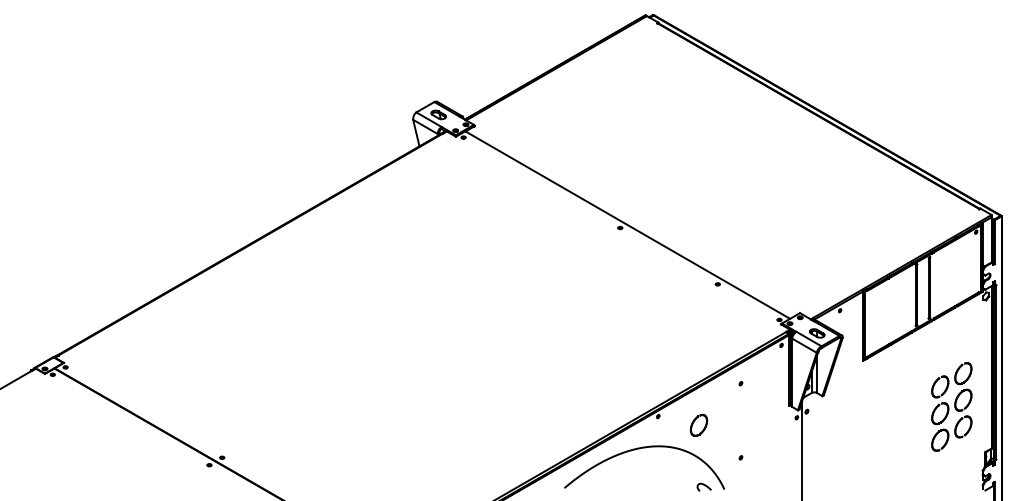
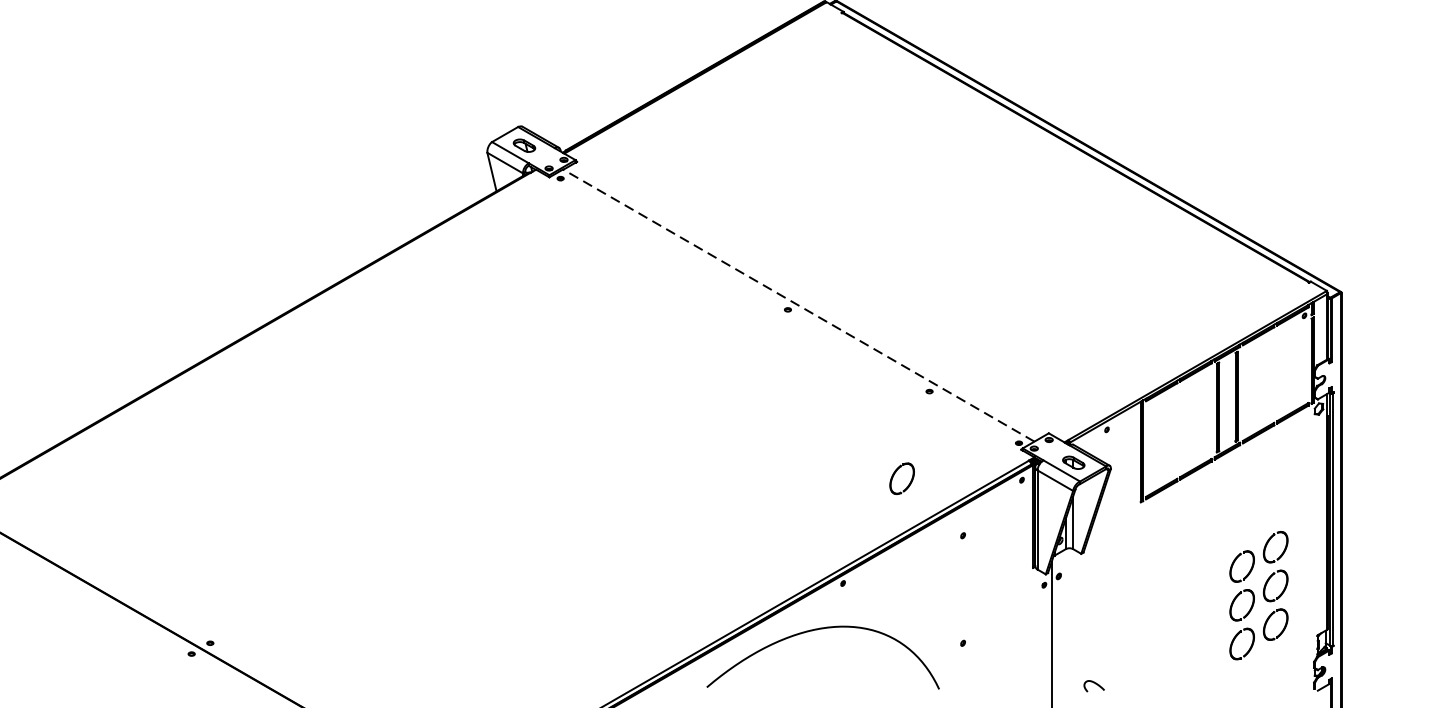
line: (627, 225) -> (798, 306), solid -> dashed
part: (951, 406) -> (1258, 594), moved
part: (698, 425) -> (901, 478), moved
curve: (703, 485) -> (1093, 683), moved

